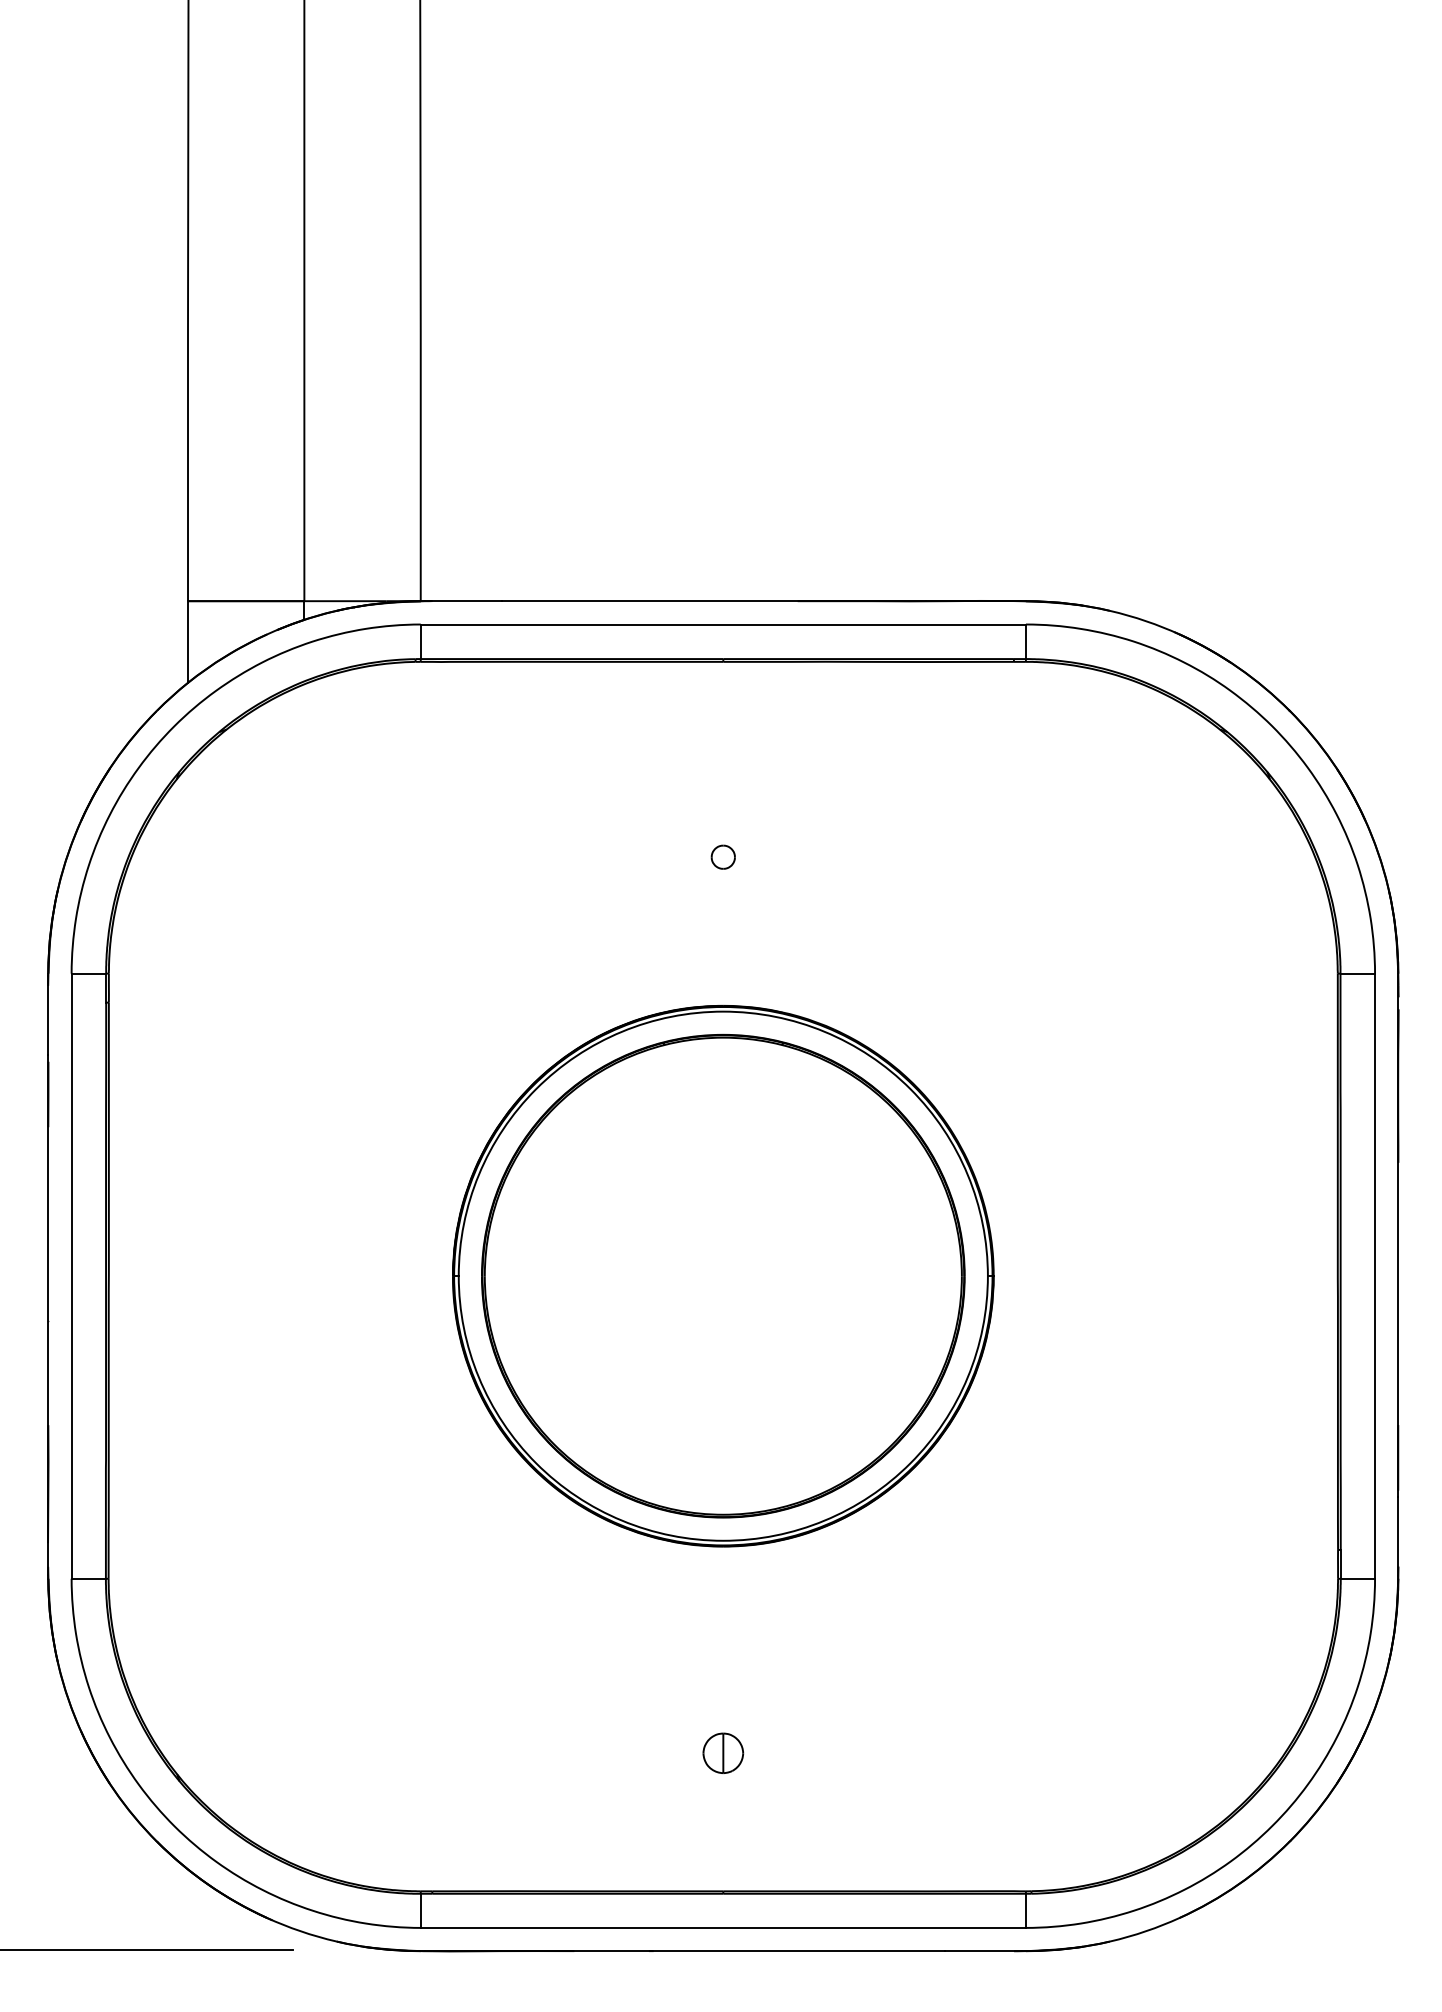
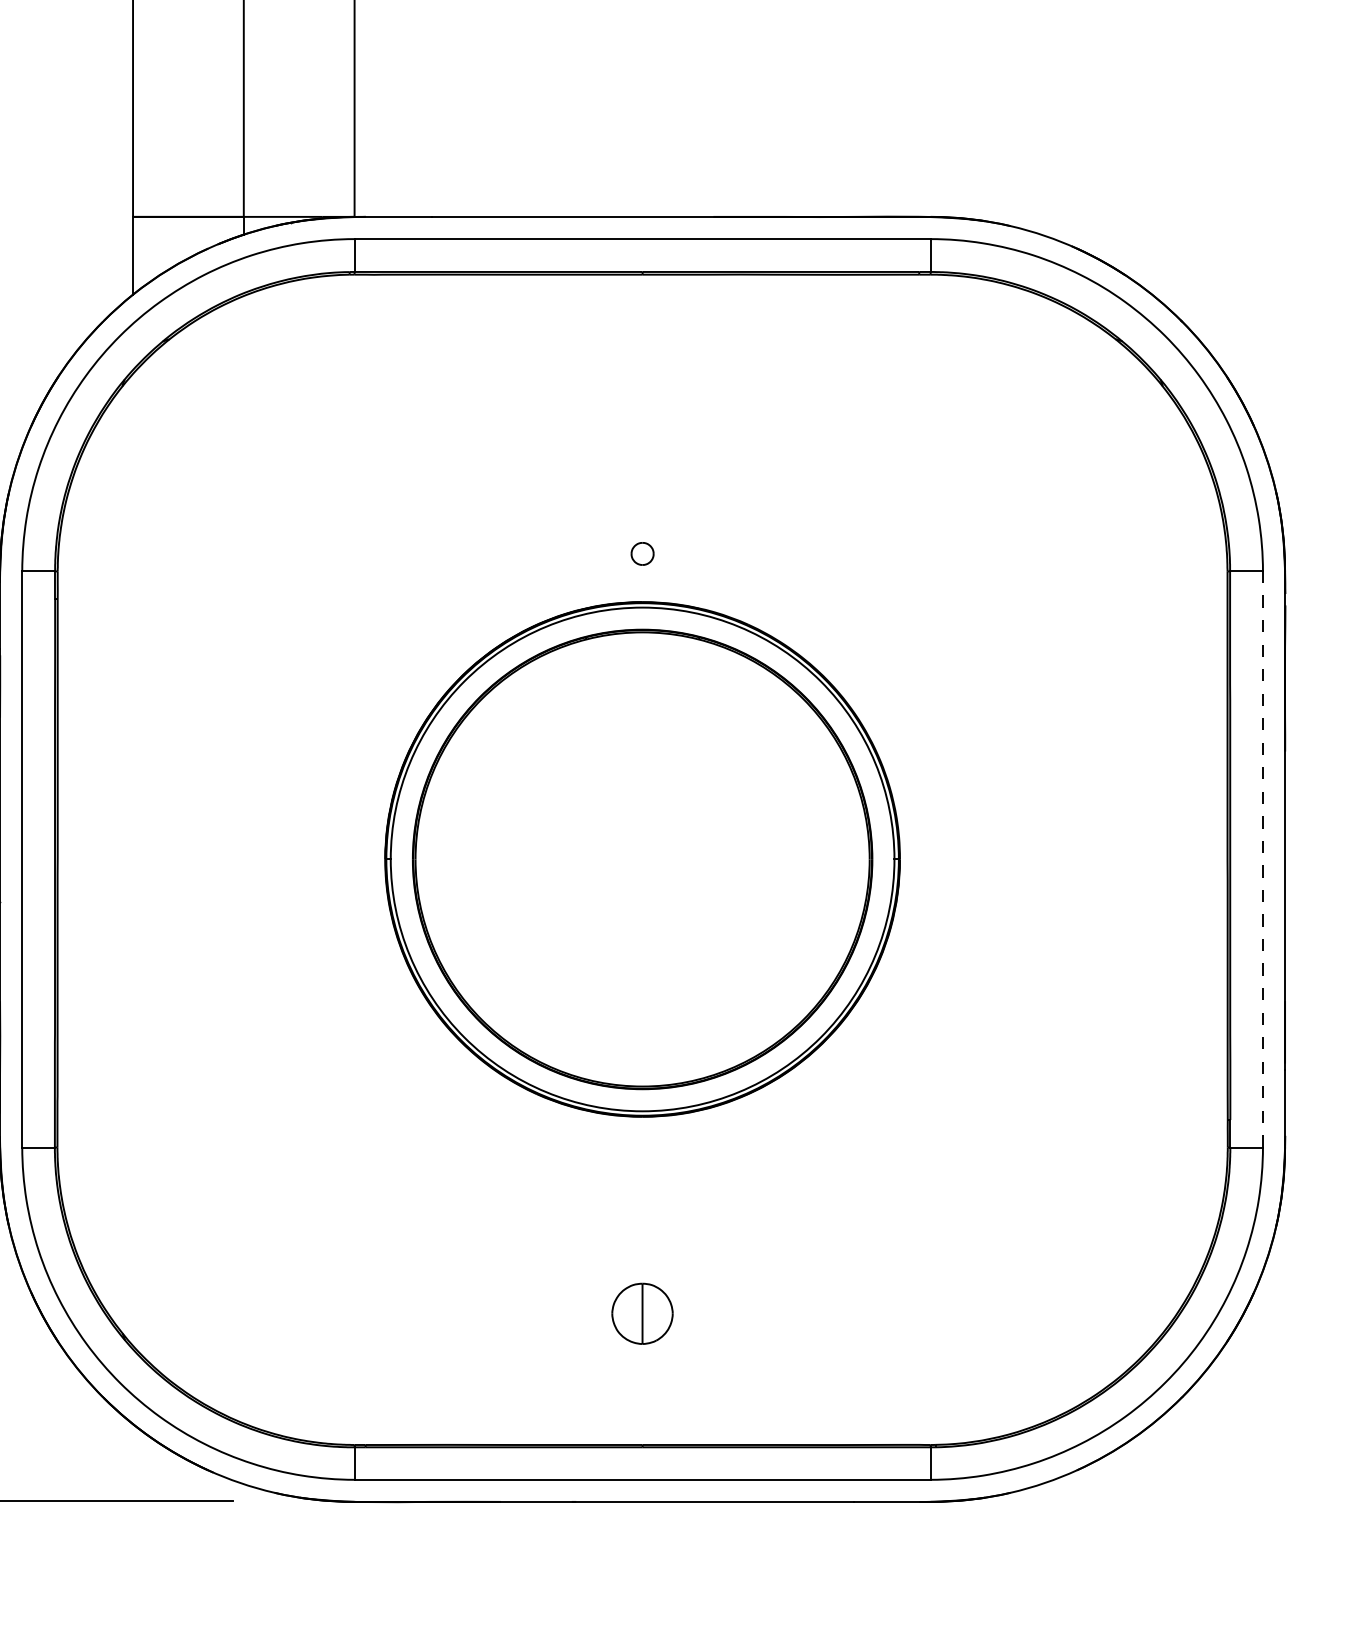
part: (722, 856) -> (641, 553), moved
line: (1375, 1276) -> (1263, 859), solid -> dashed
part: (723, 1752) -> (642, 1312), size x1.6

